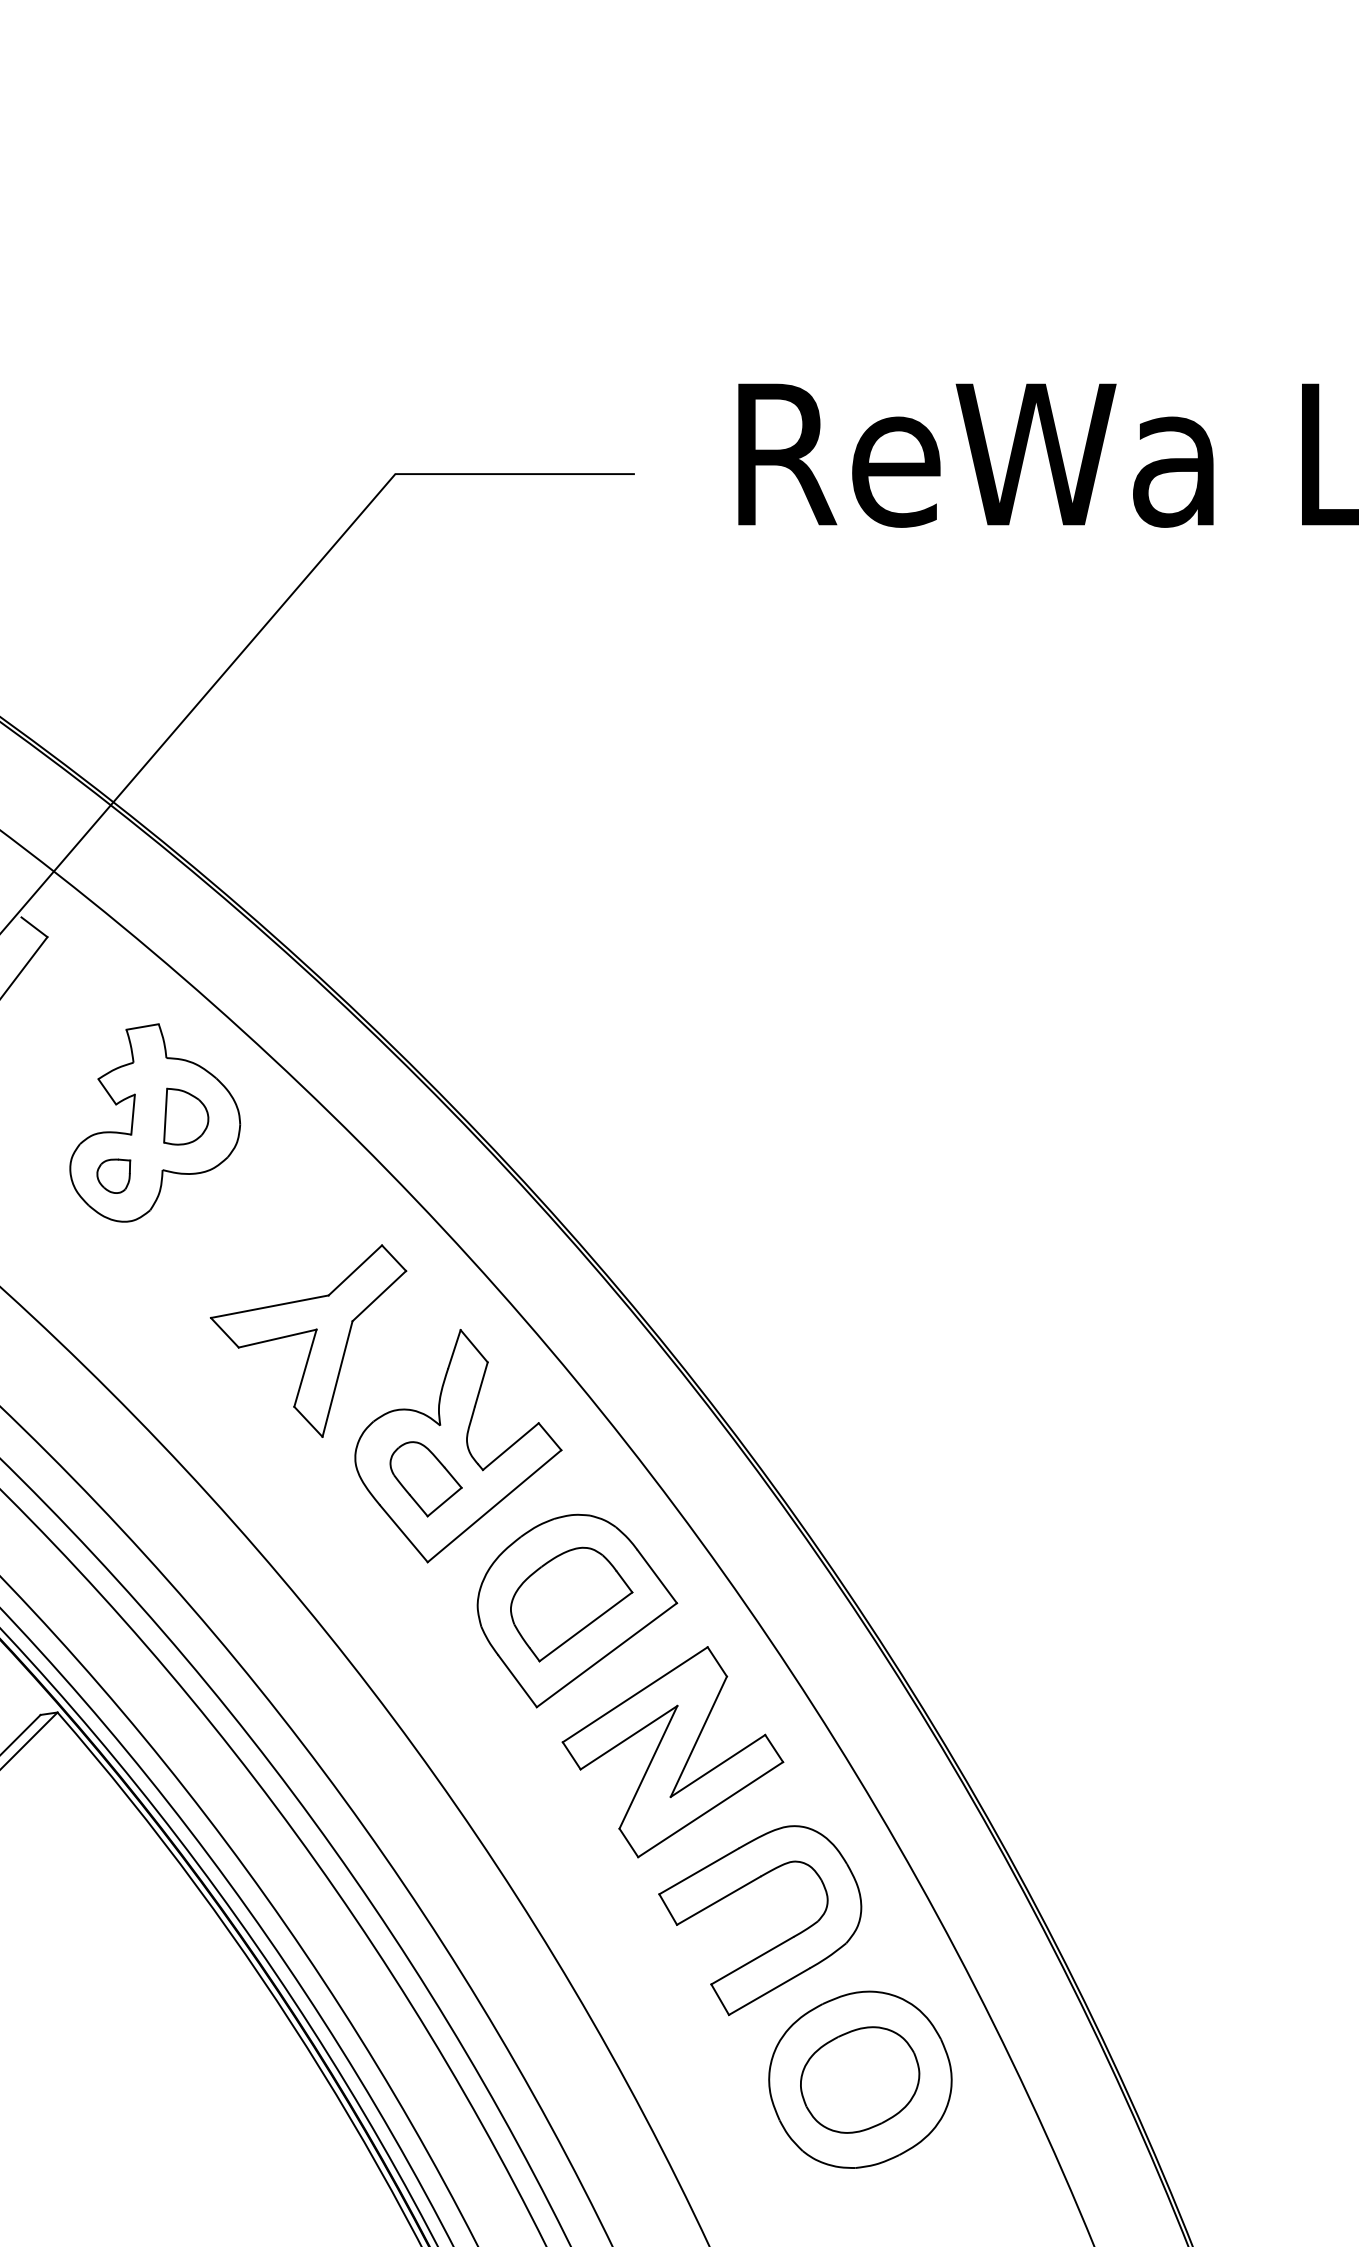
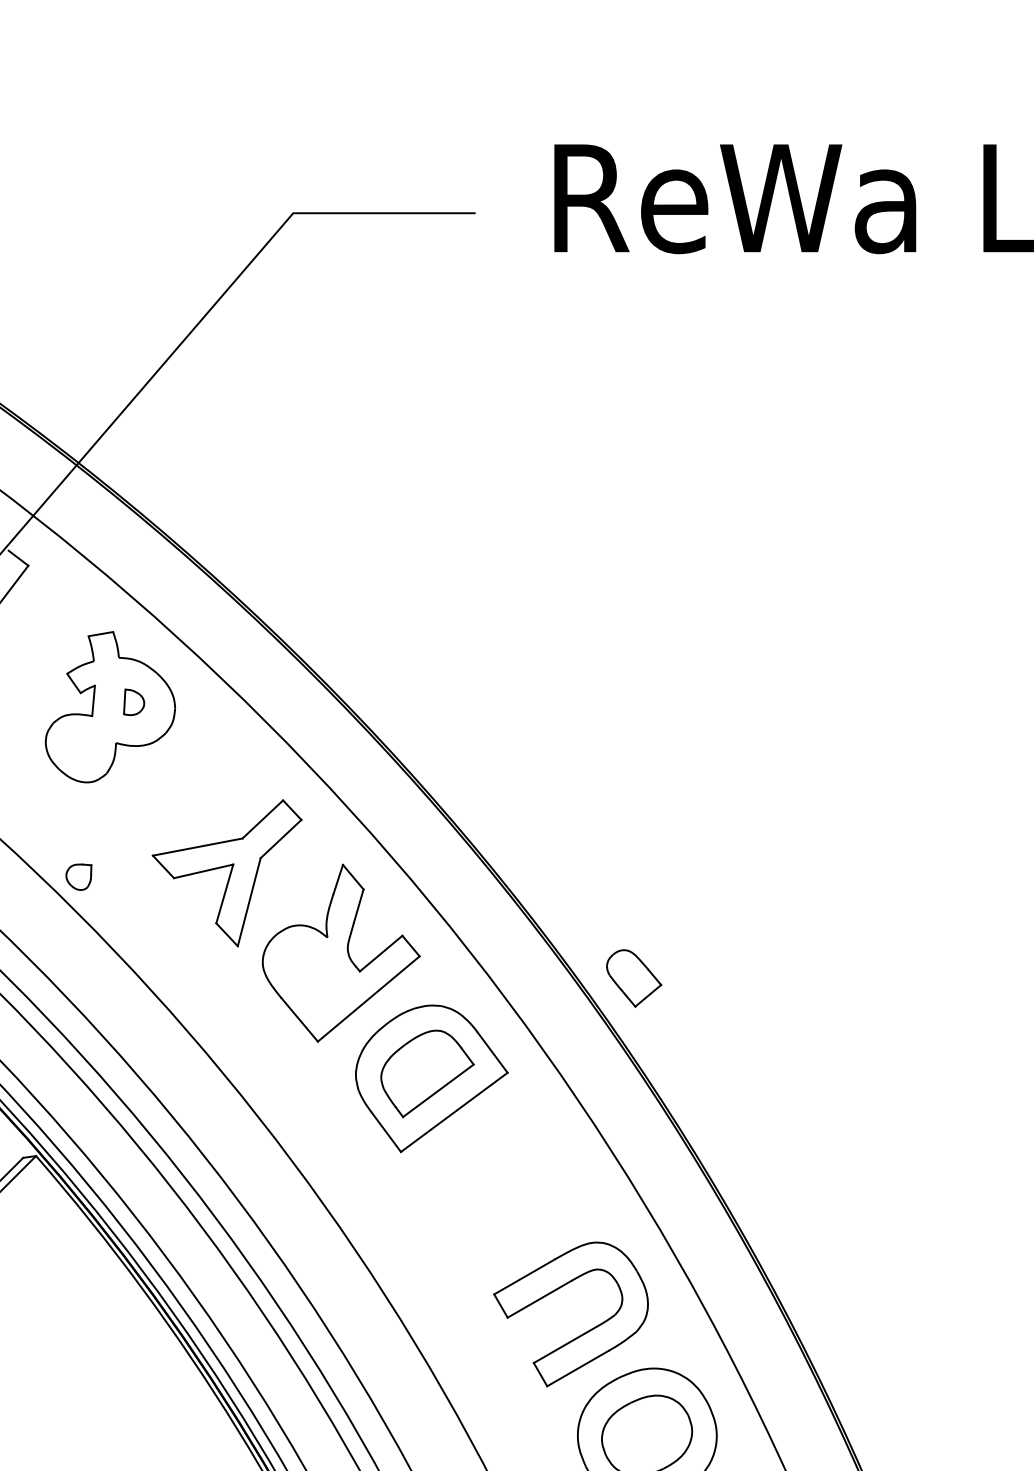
part: (186, 1116) -> (134, 702), size x0.6
part: (113, 1175) -> (78, 876), moved
part: (425, 1479) -> (633, 978), moved
part: (672, 1752) -> (504, 1186), removed

